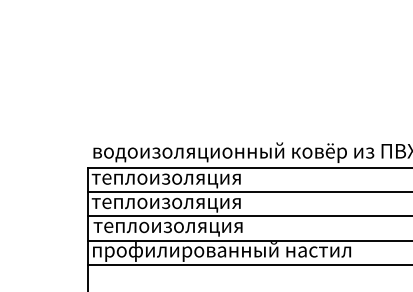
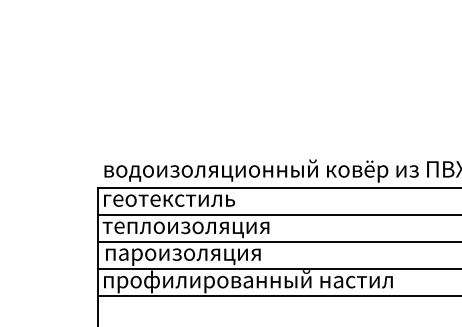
text: (165, 180) -> (185, 202), теплоизоляция -> геотекстиль
text: (167, 229) -> (187, 256), теплоизоляция -> пароизоляция

